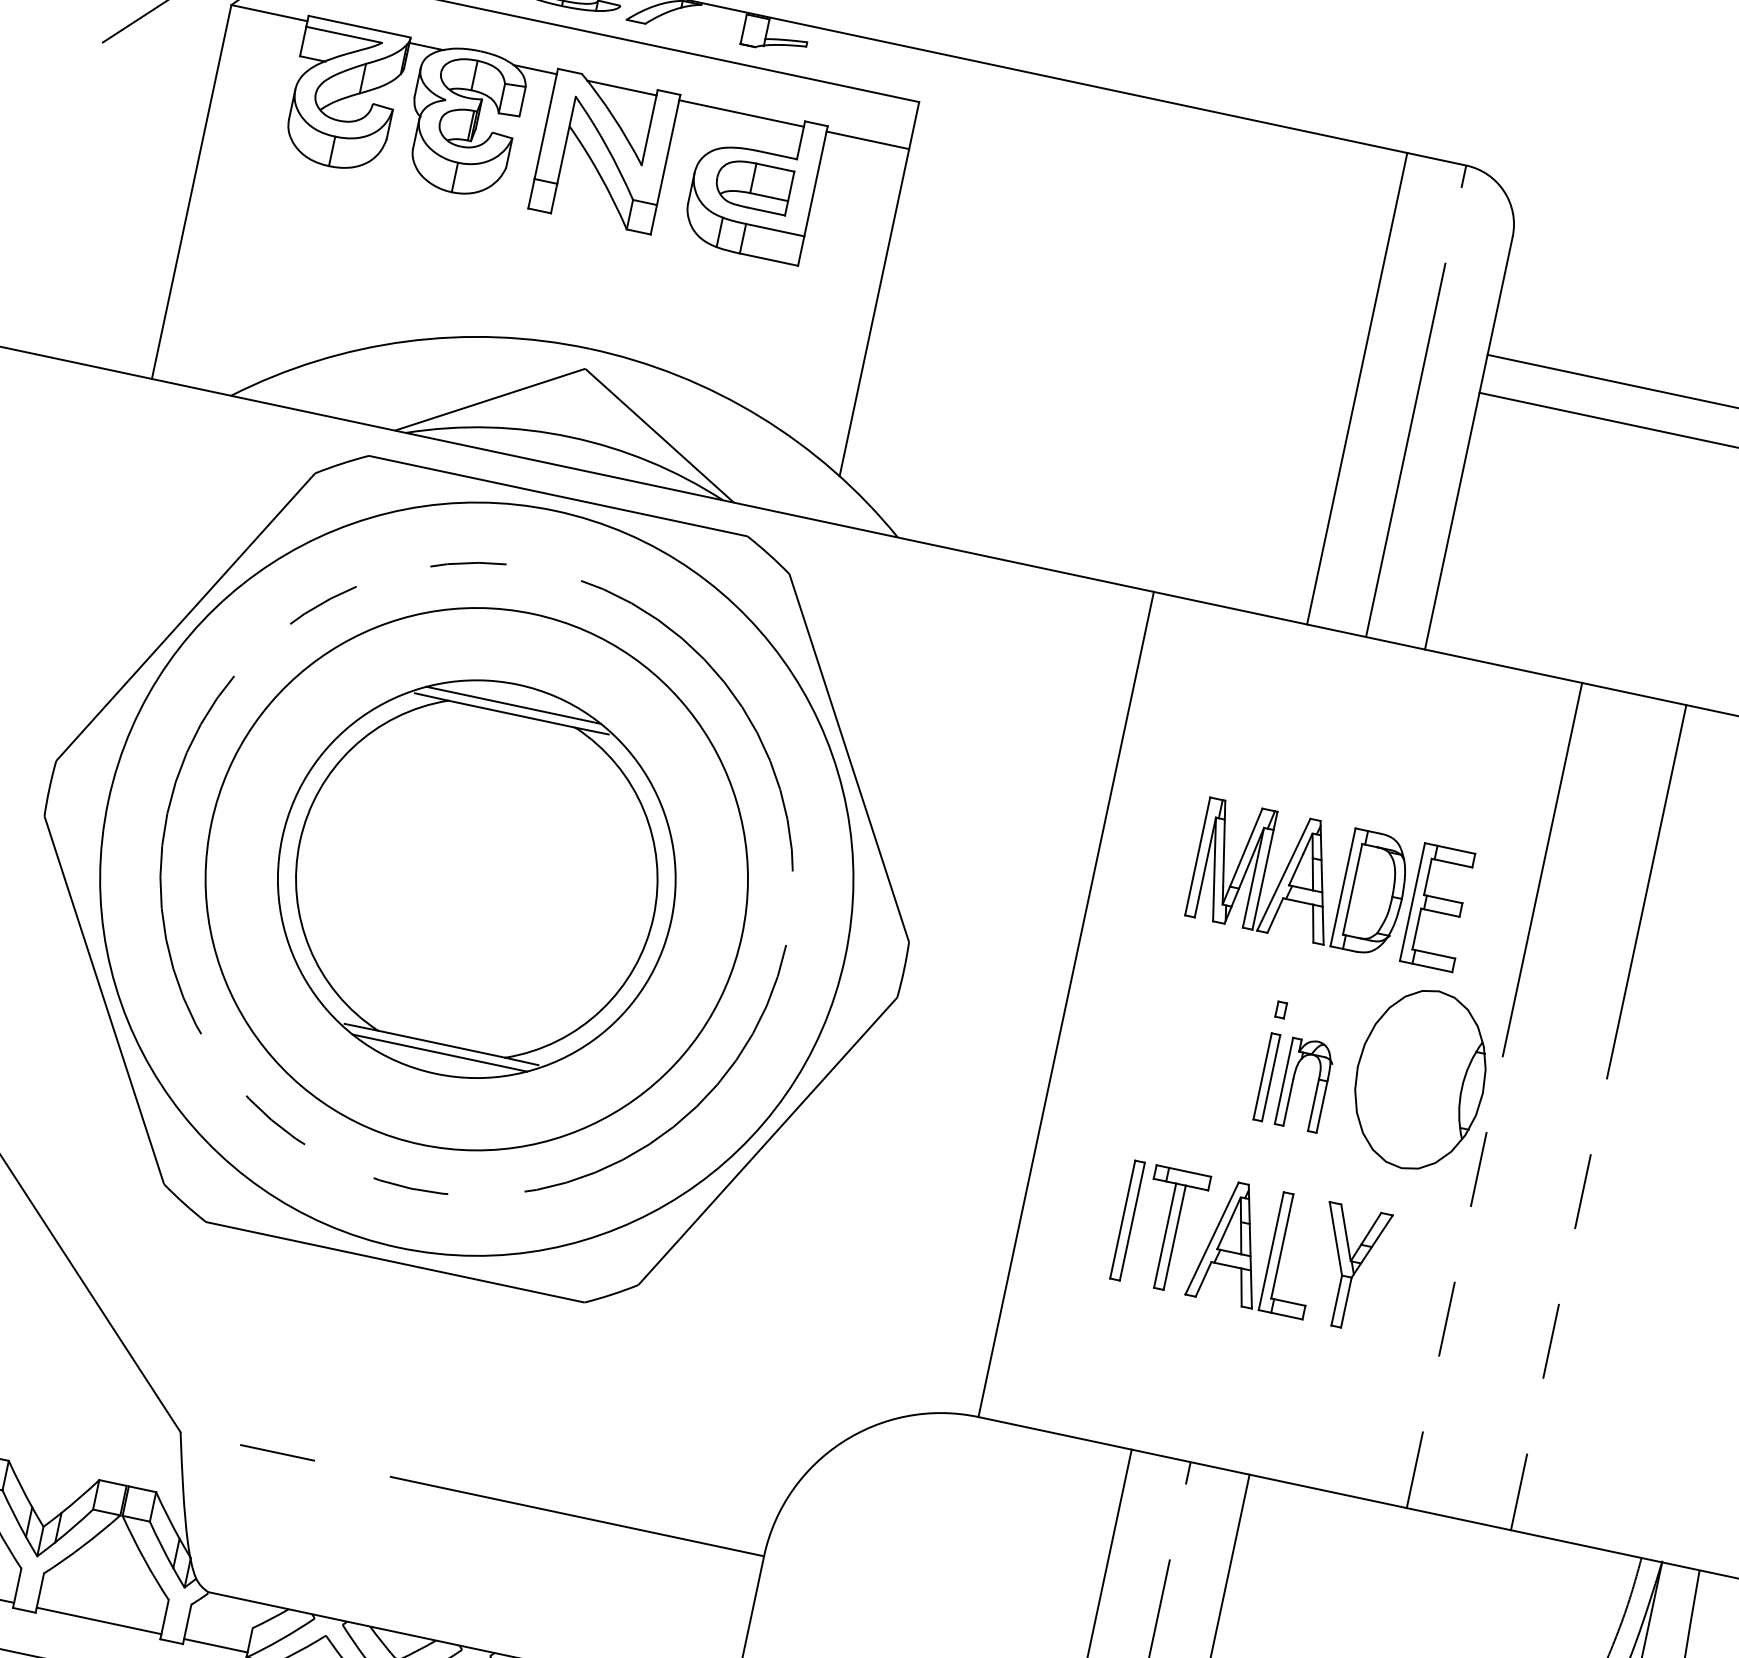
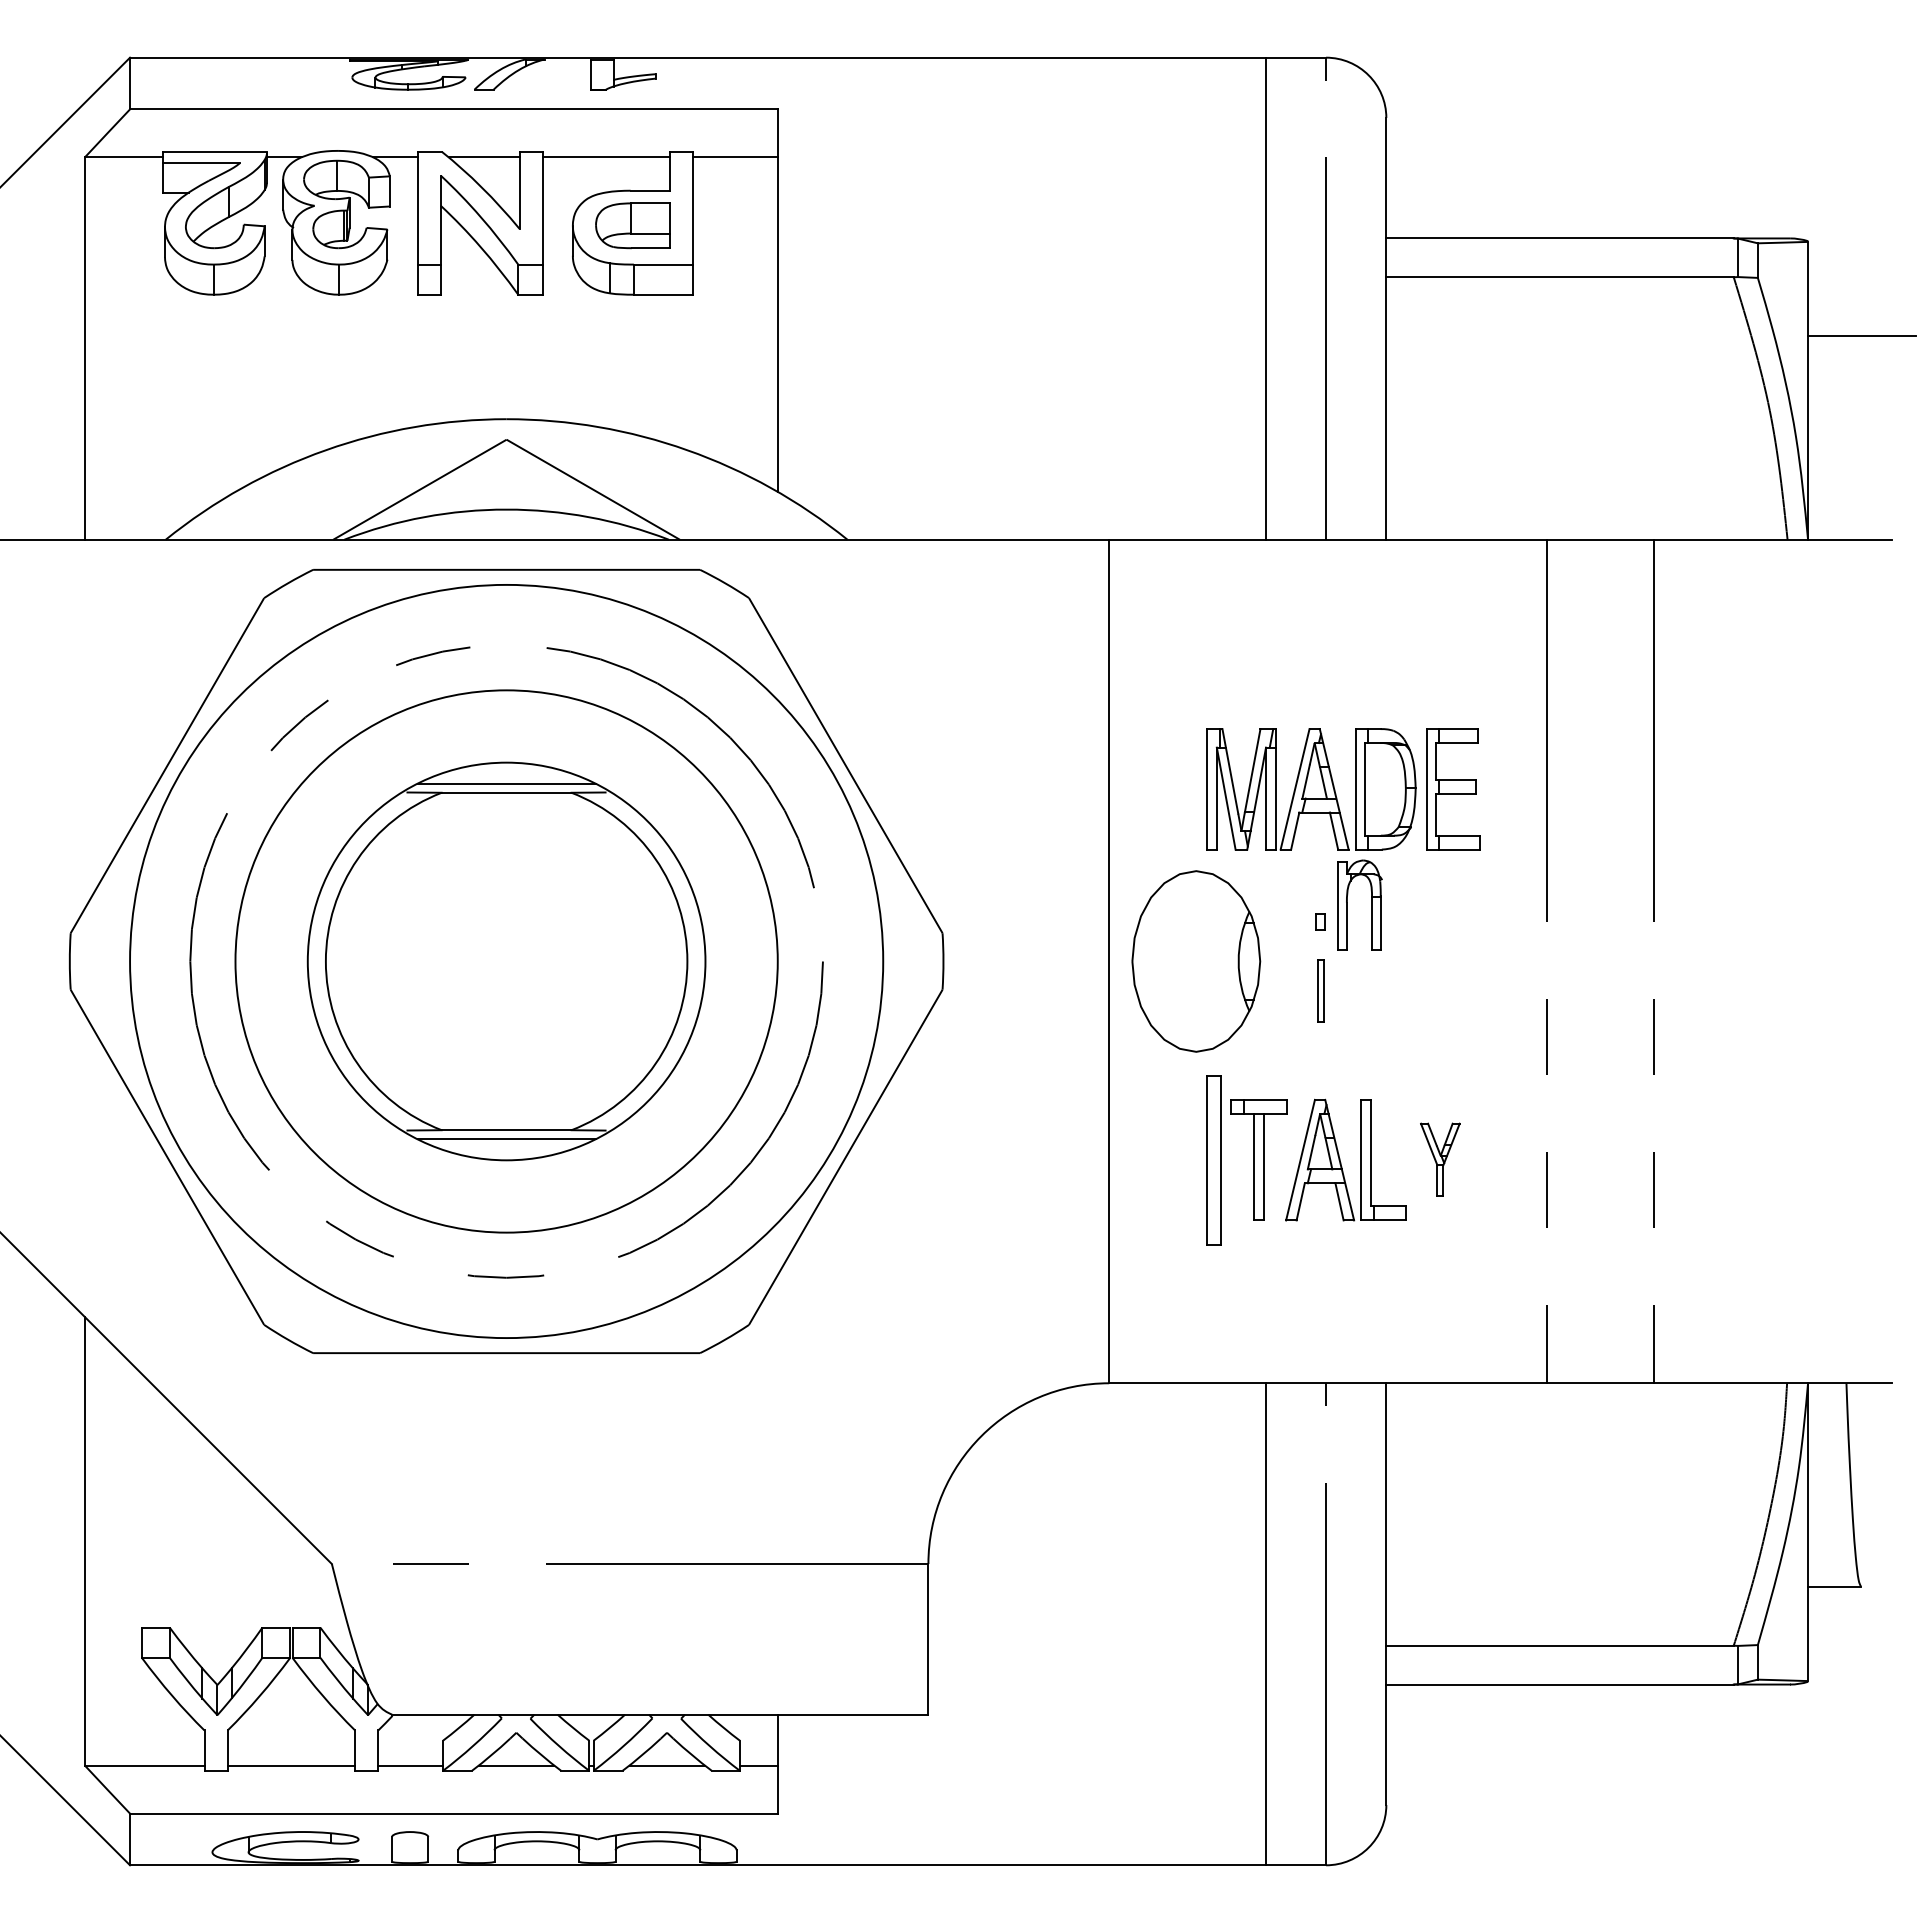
part: (1266, 1076) -> (1320, 990), size x0.7
part: (1420, 1079) -> (1196, 961), moved
part: (1293, 1081) -> (1347, 904), moved
part: (1127, 1219) -> (1213, 1159), size x1.4
part: (1349, 1267) -> (1440, 1159), size x0.6

